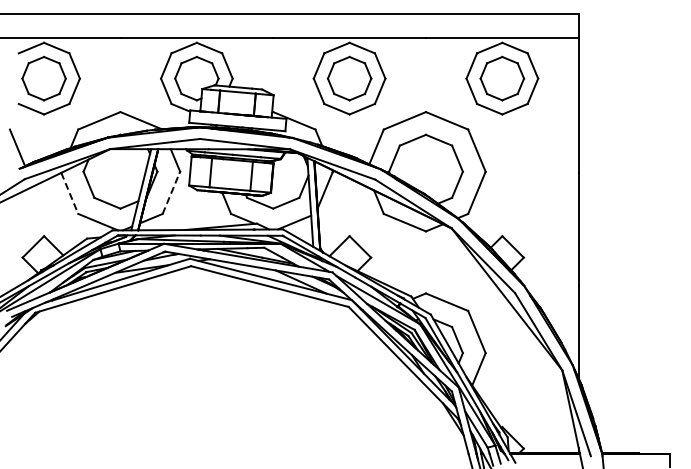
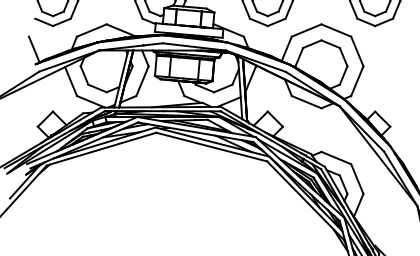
line: (171, 192) -> (142, 80), dashed -> solid
line: (70, 193) -> (71, 81), dashed -> solid

